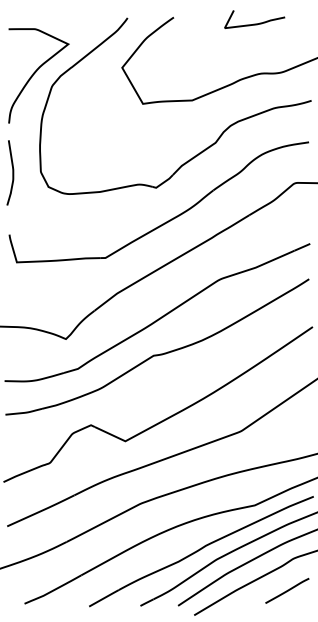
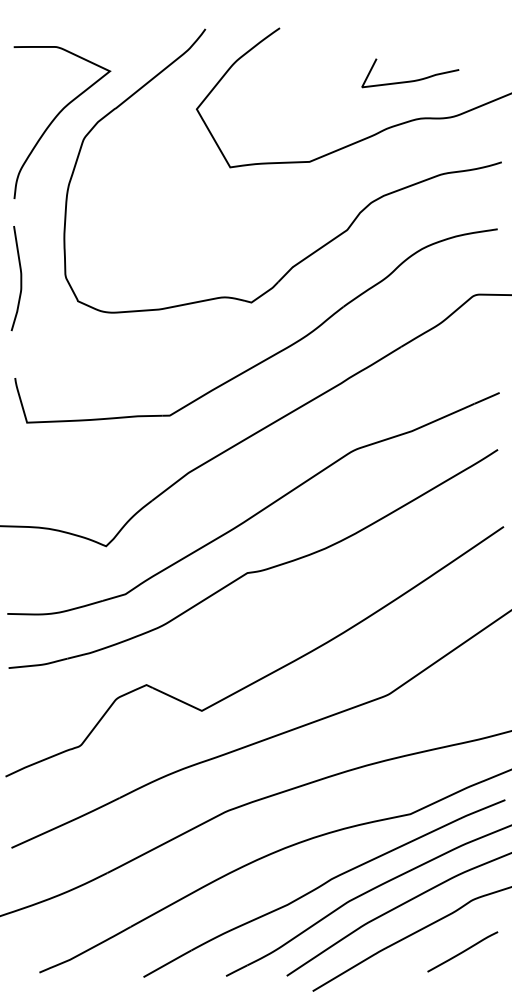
curve: (254, 23) -> (409, 79), moved

